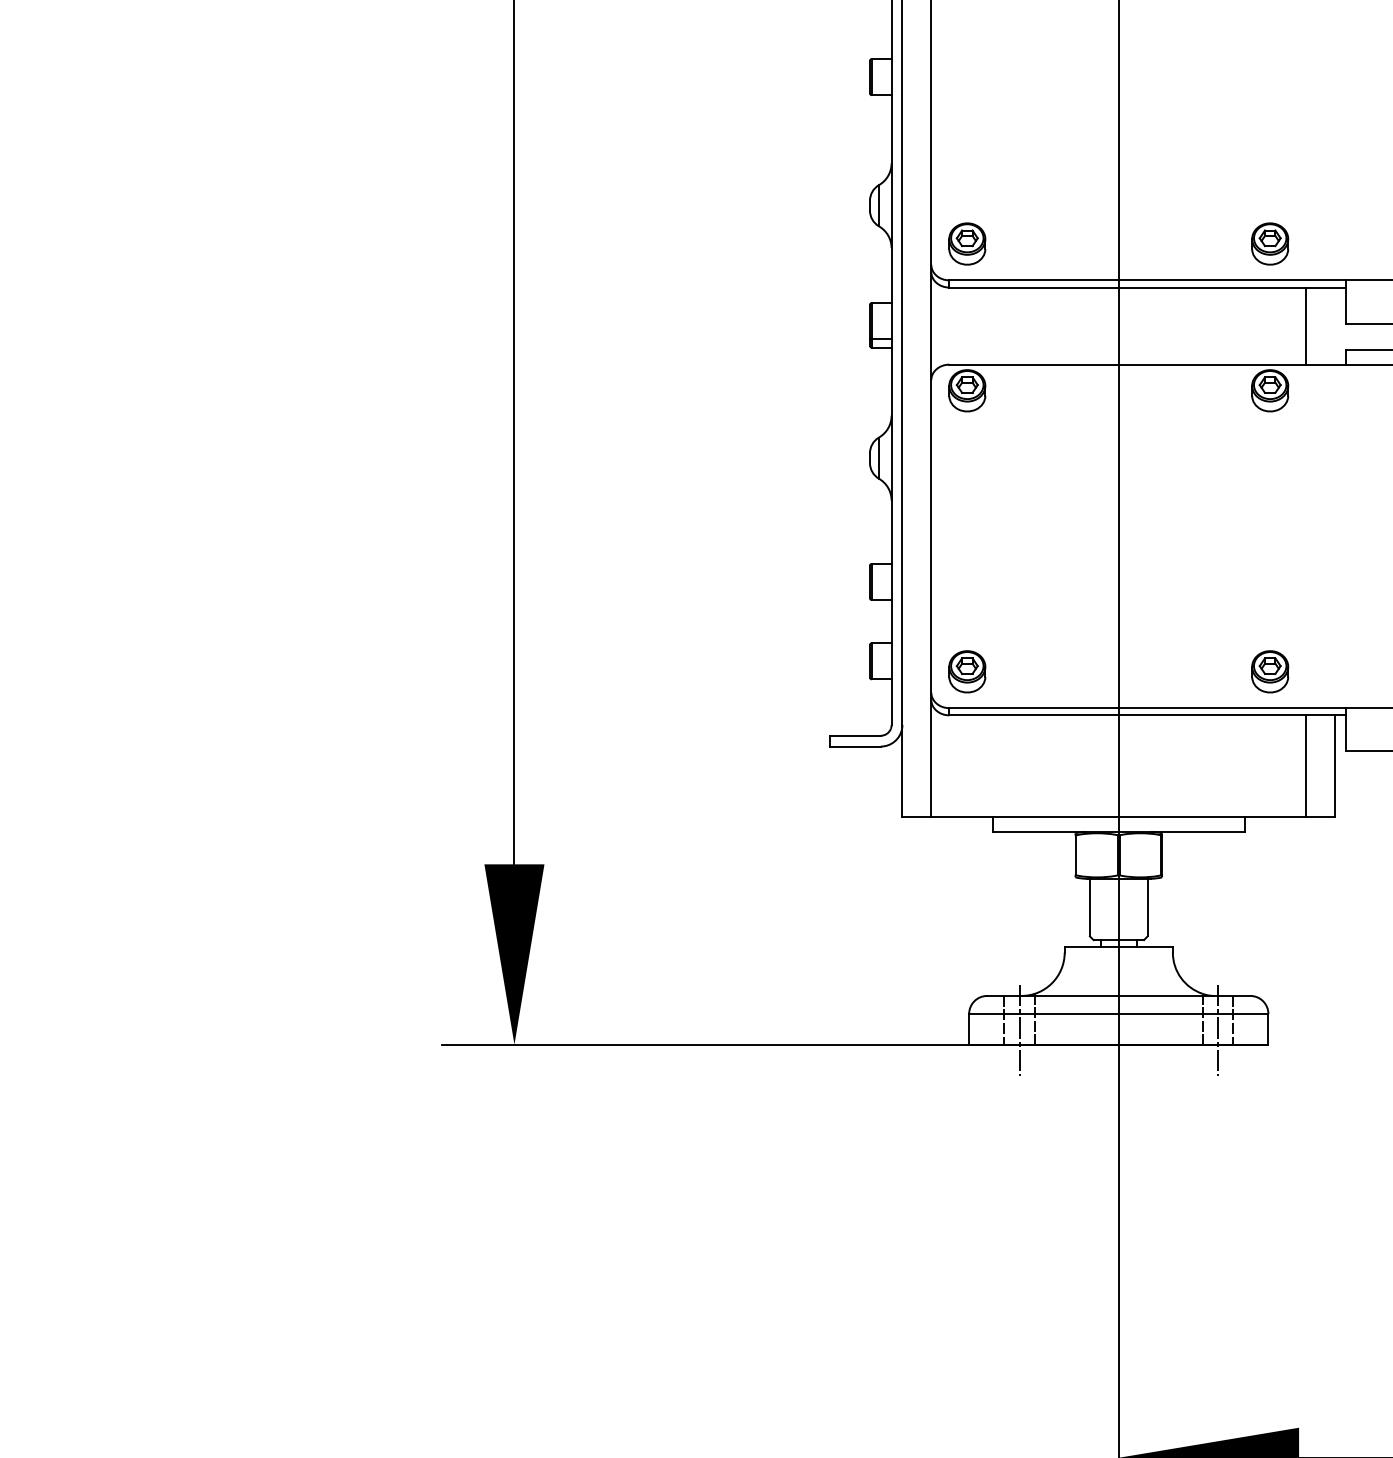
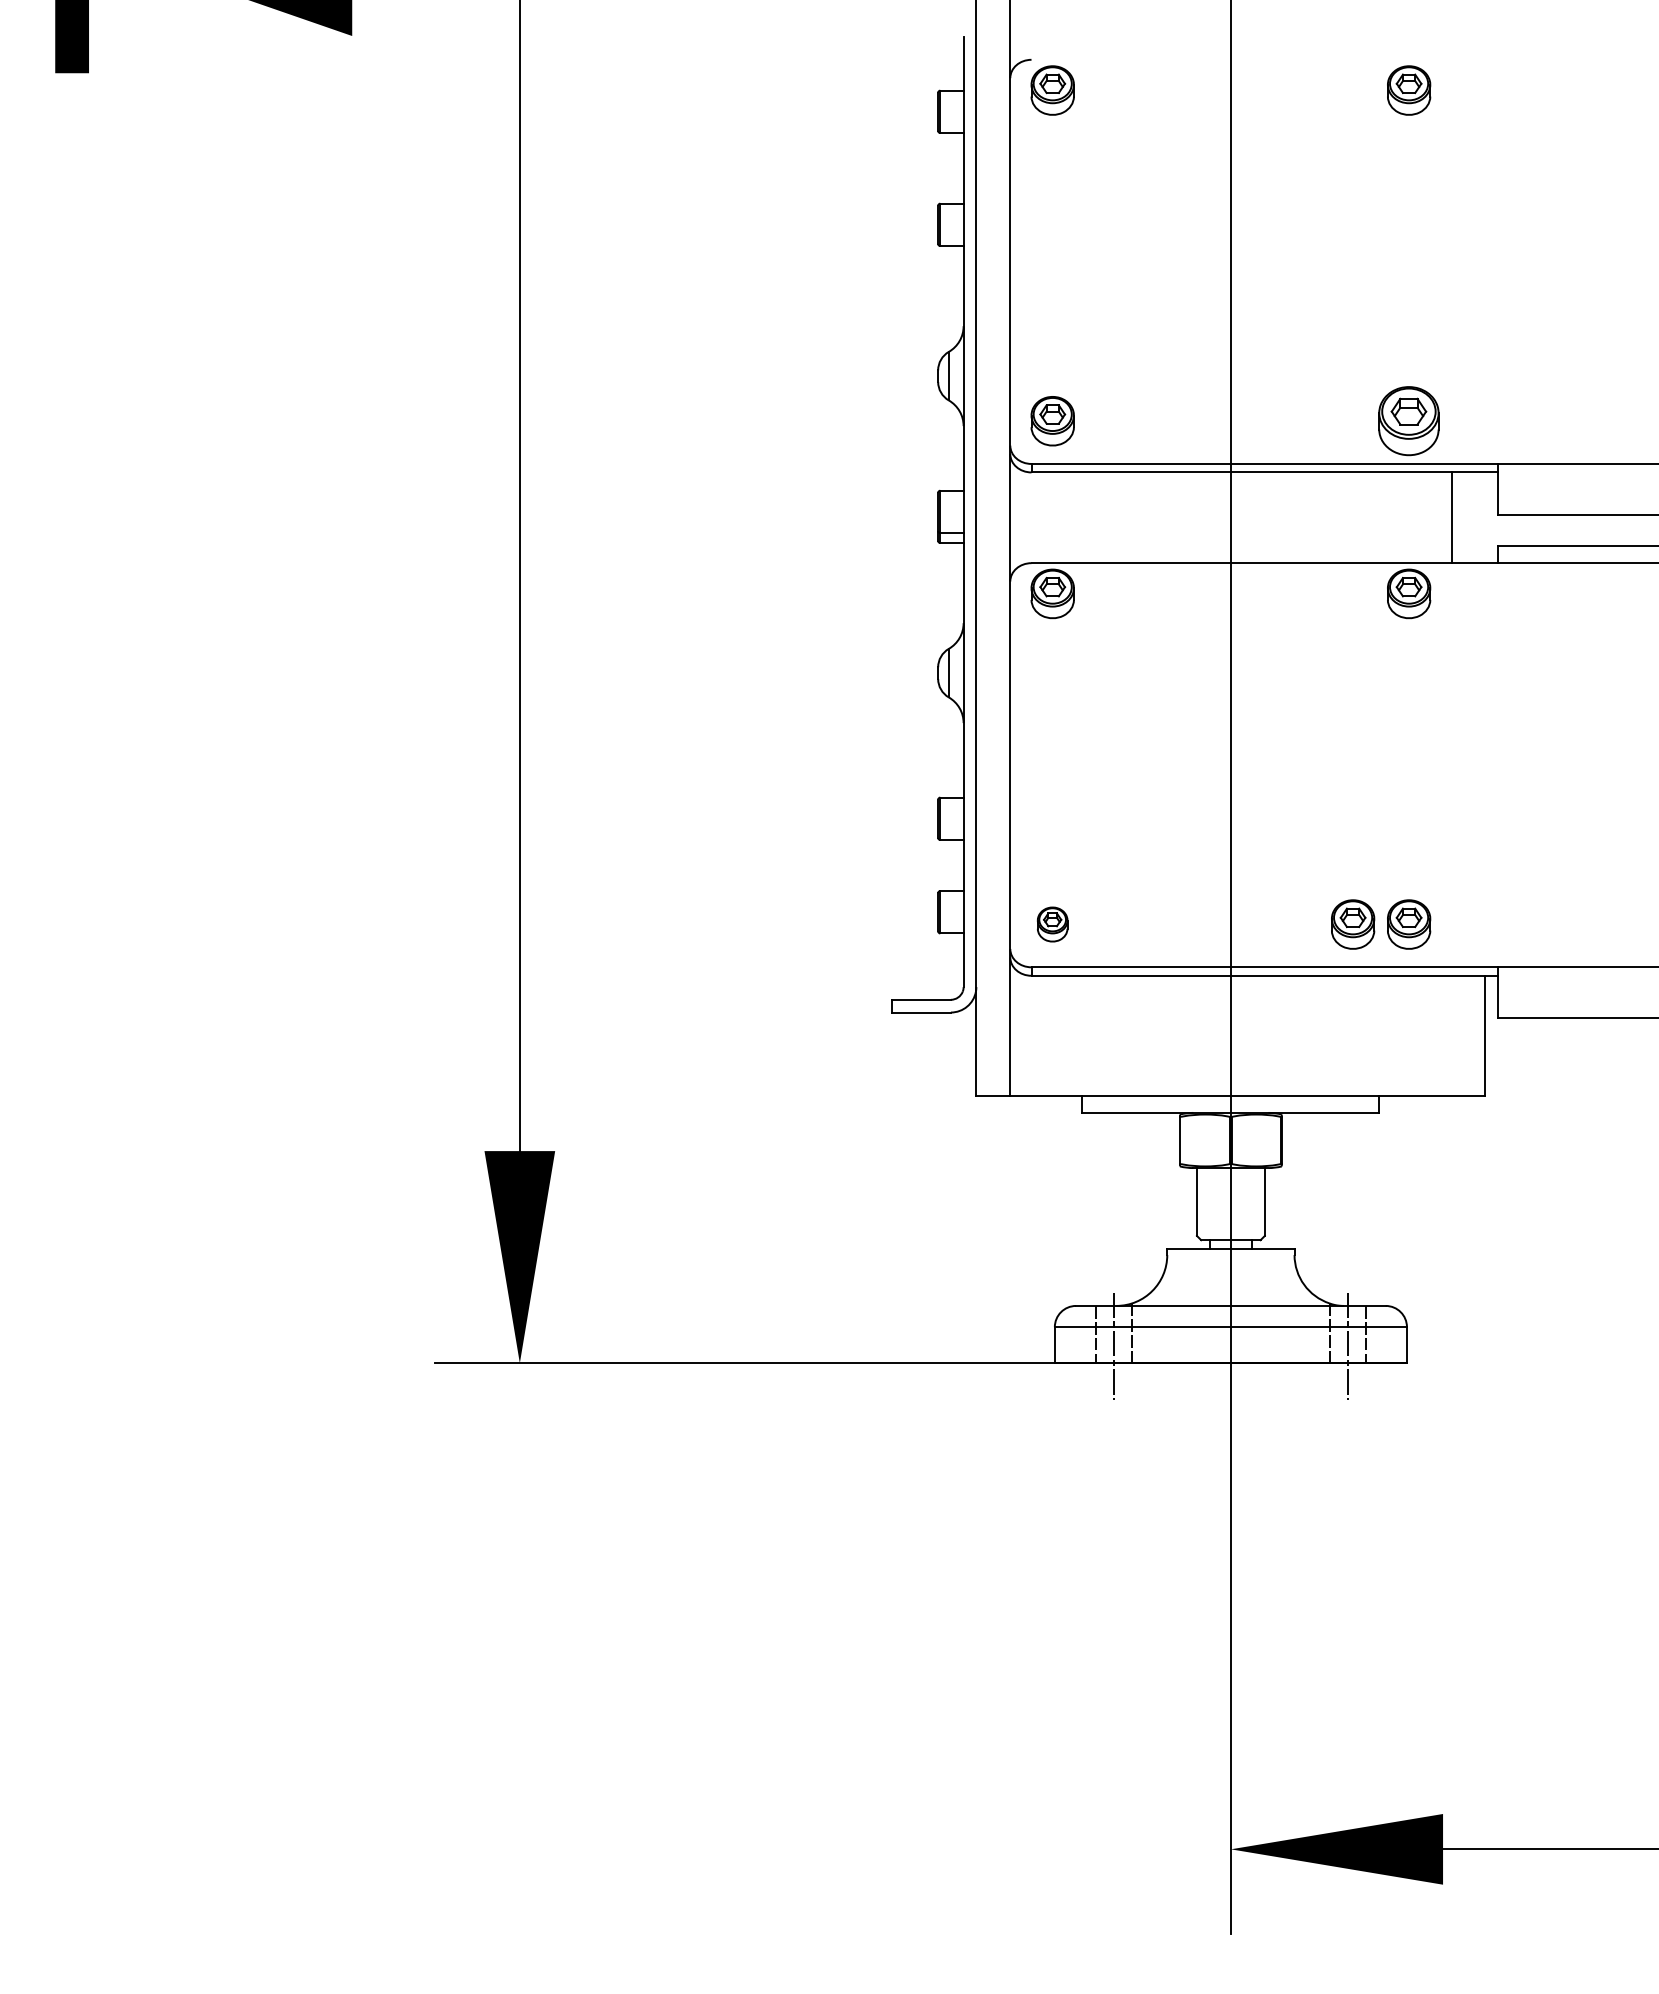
part: (1270, 244) -> (1409, 421), size x1.4
part: (967, 671) -> (1052, 924), size x0.7
part: (1222, 671) -> (1353, 924), added
line: (1306, 766) -> (1451, 1035), removed

